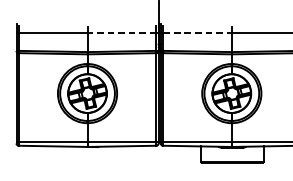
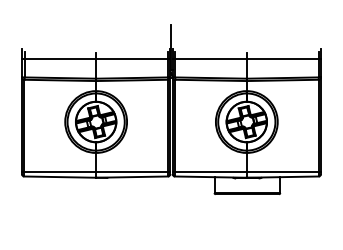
line: (122, 32) -> (132, 58), dashed -> solid
line: (197, 32) -> (211, 58), dashed -> solid

